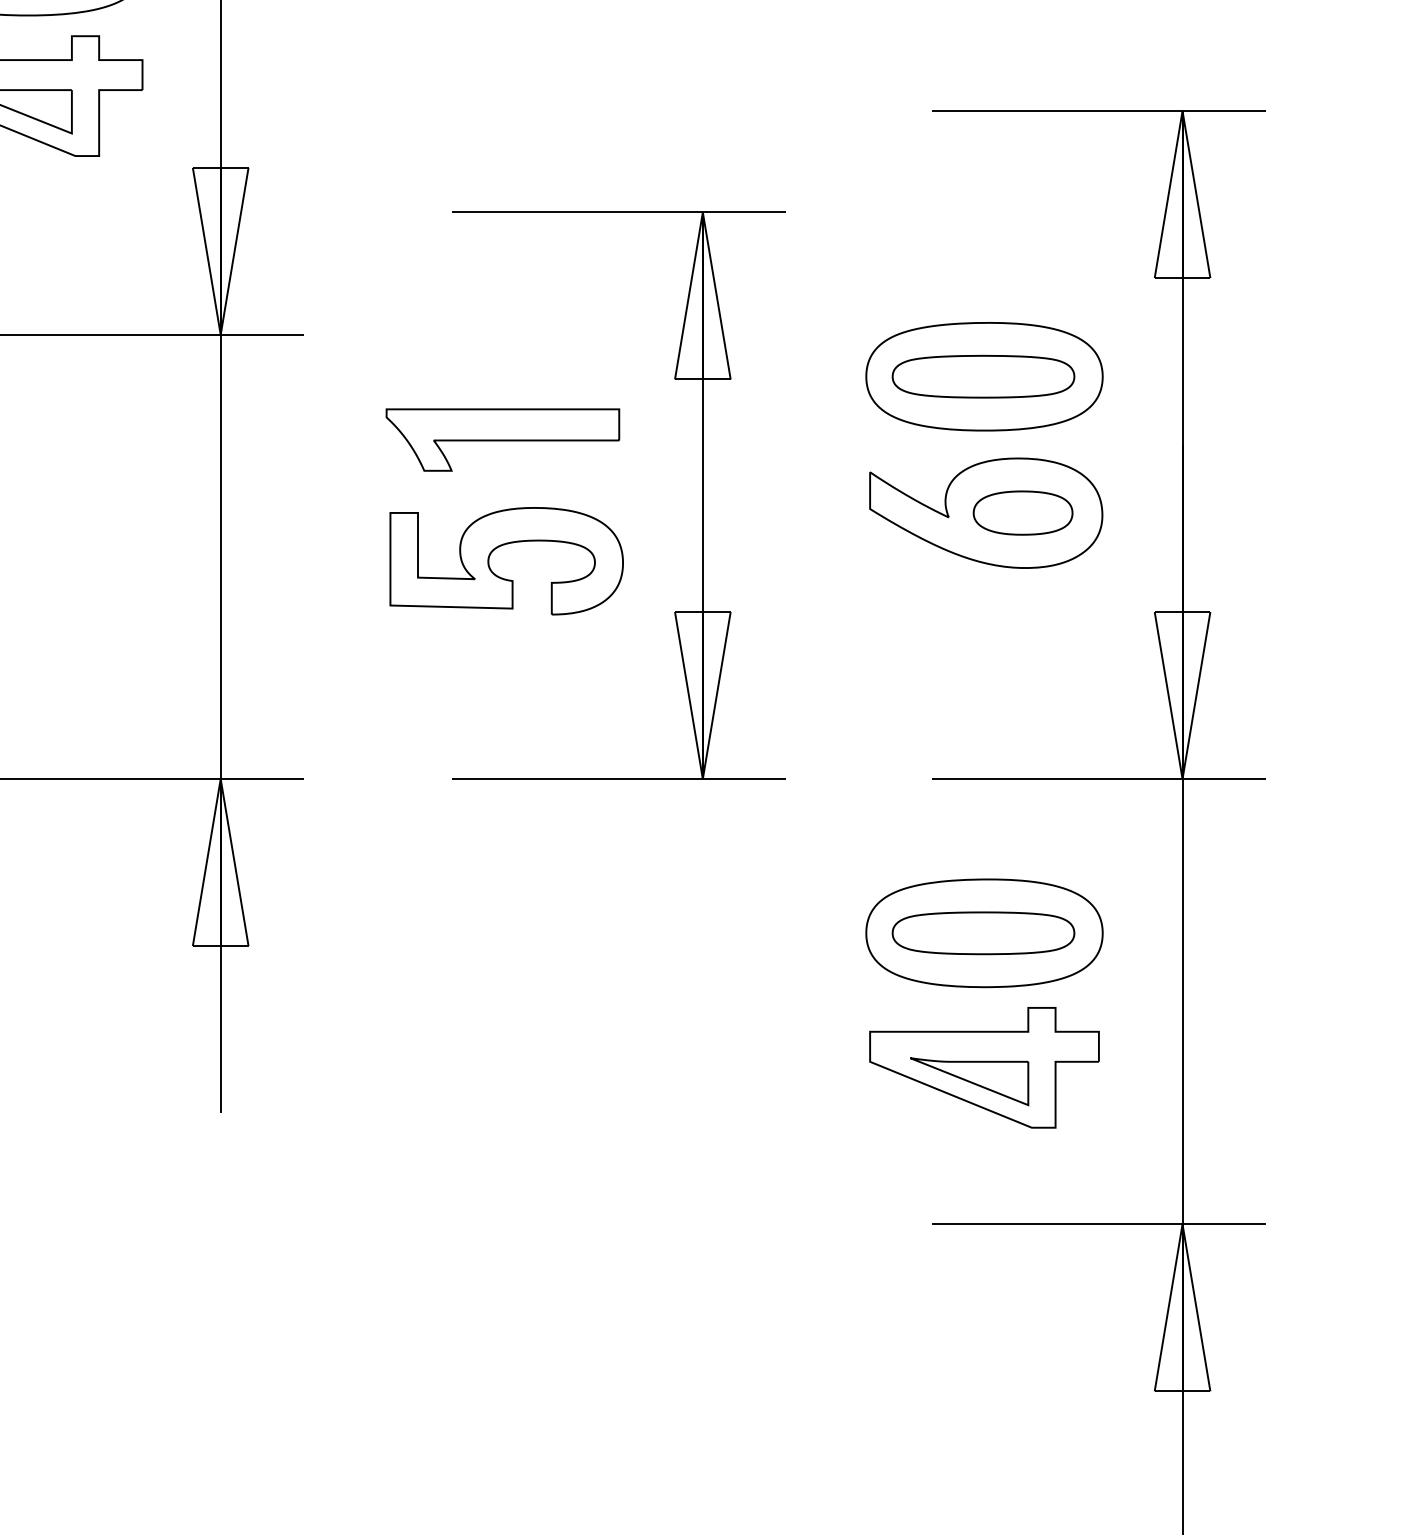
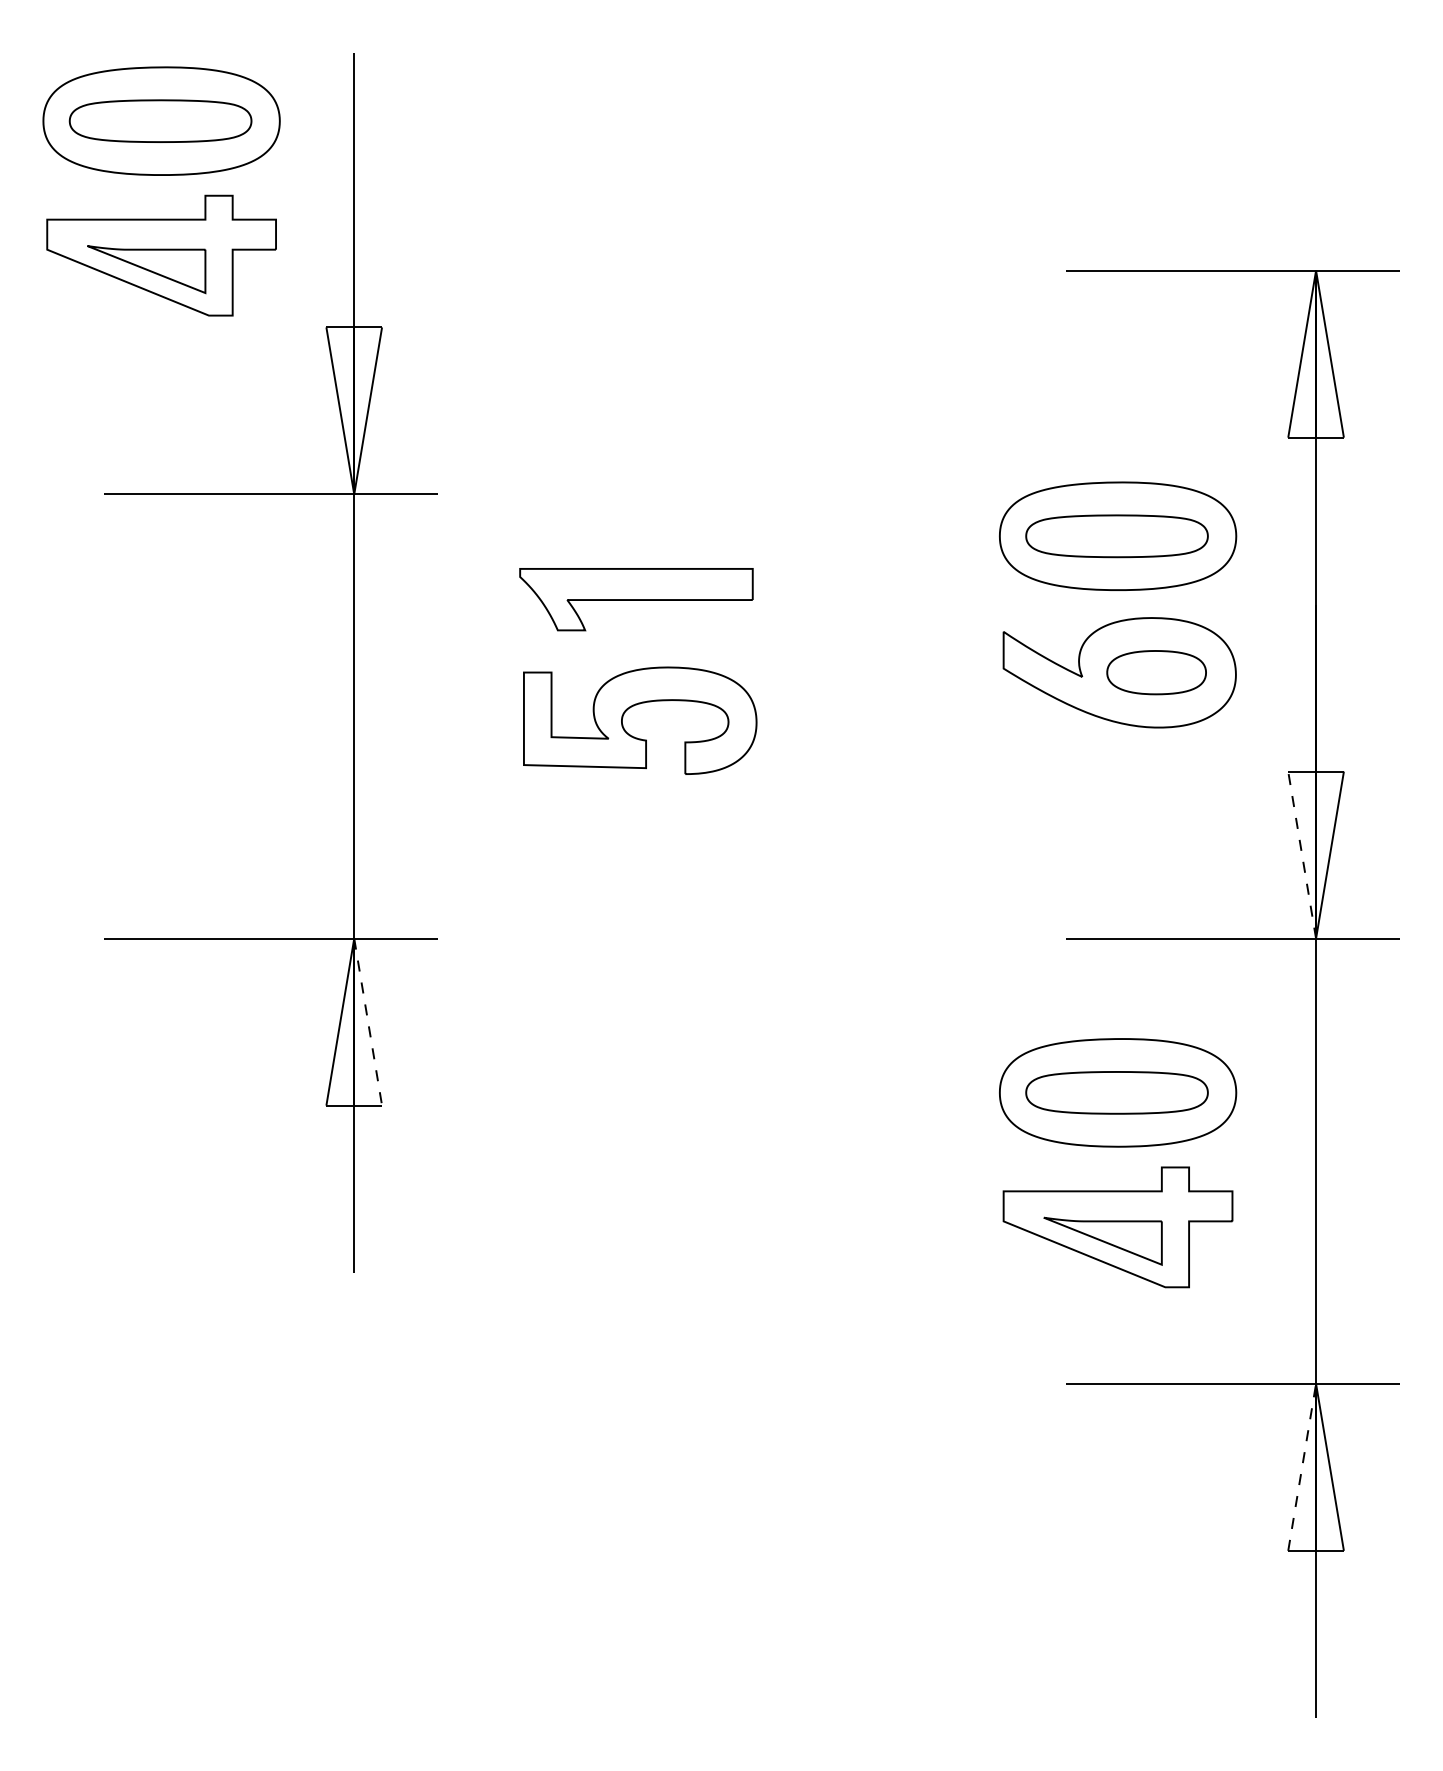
part: (701, 495) -> (835, 655), removed
line: (1168, 695) -> (1302, 855), solid -> dashed
line: (234, 862) -> (368, 1022), solid -> dashed
line: (1168, 1307) -> (1302, 1467), solid -> dashed

